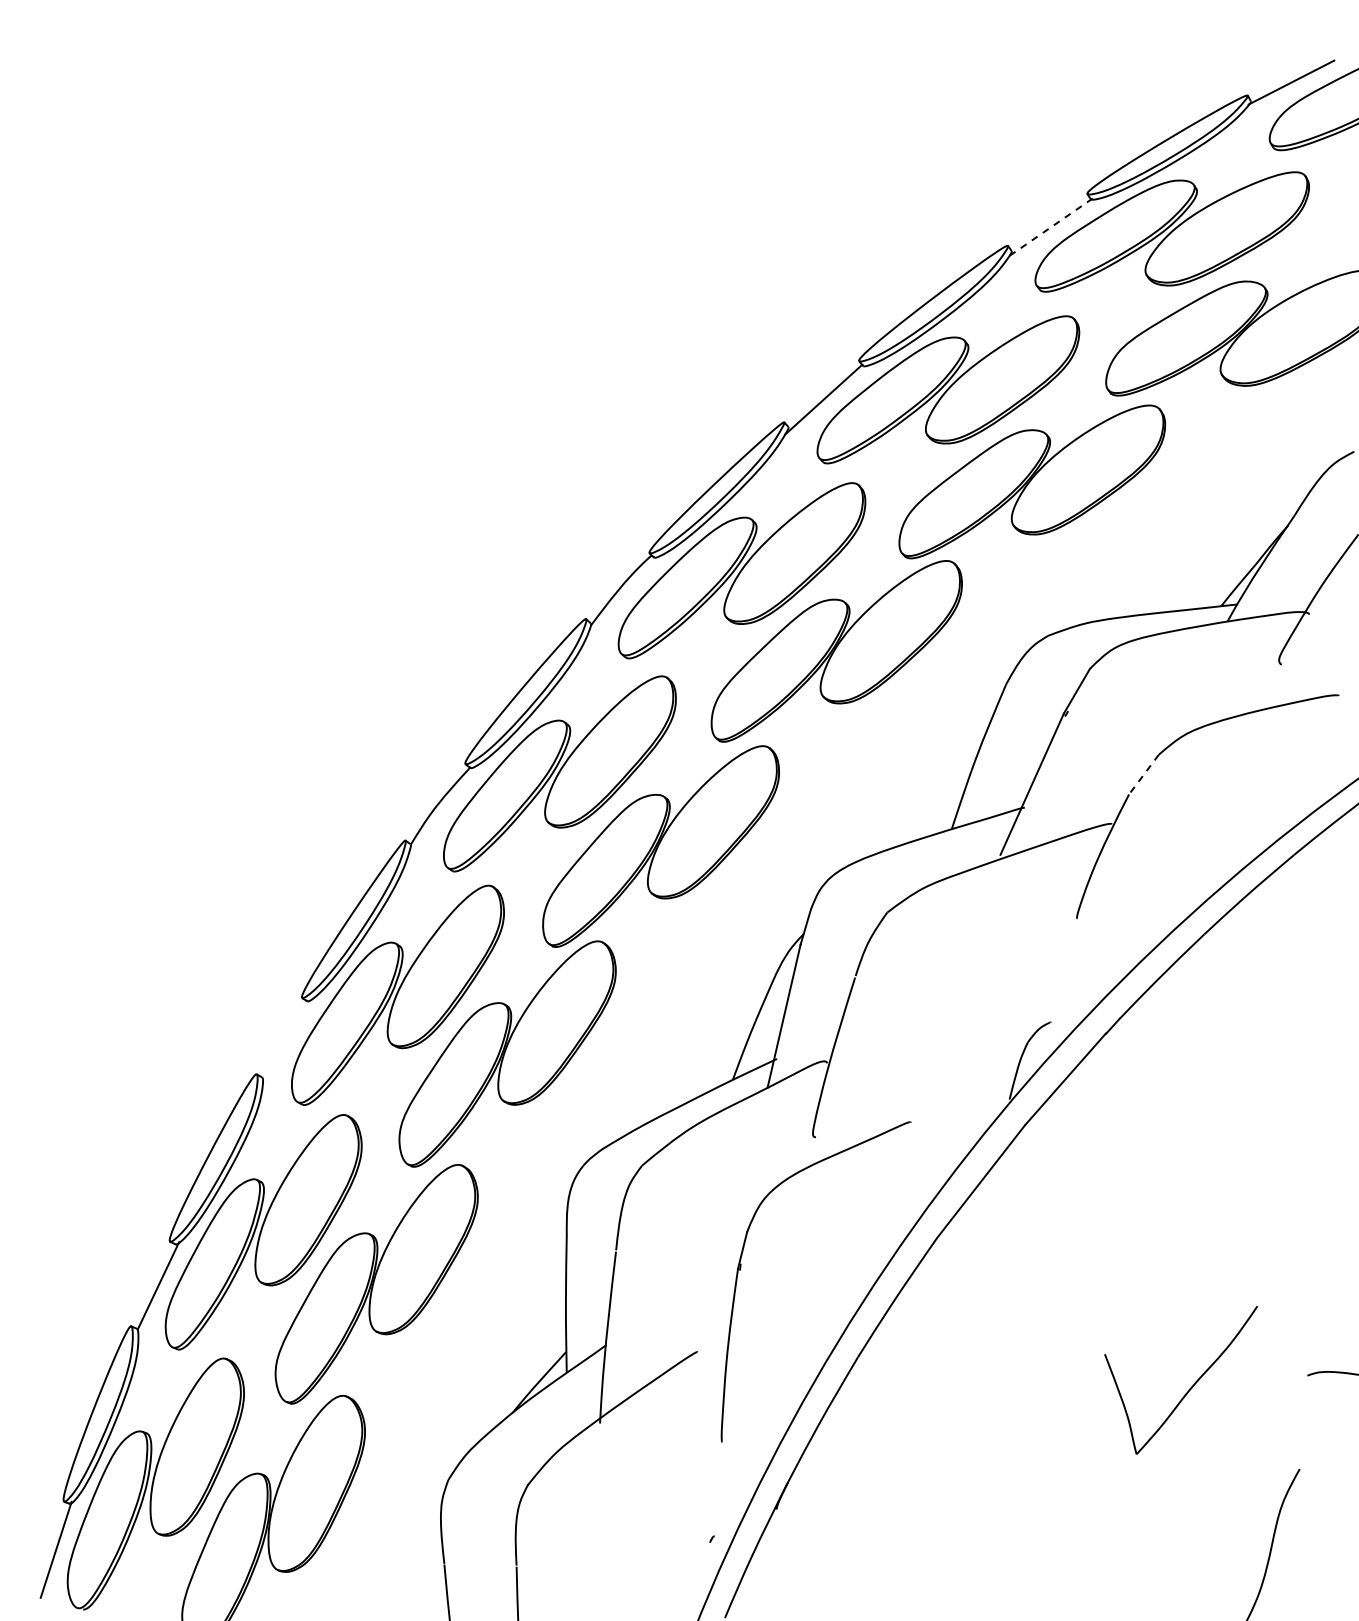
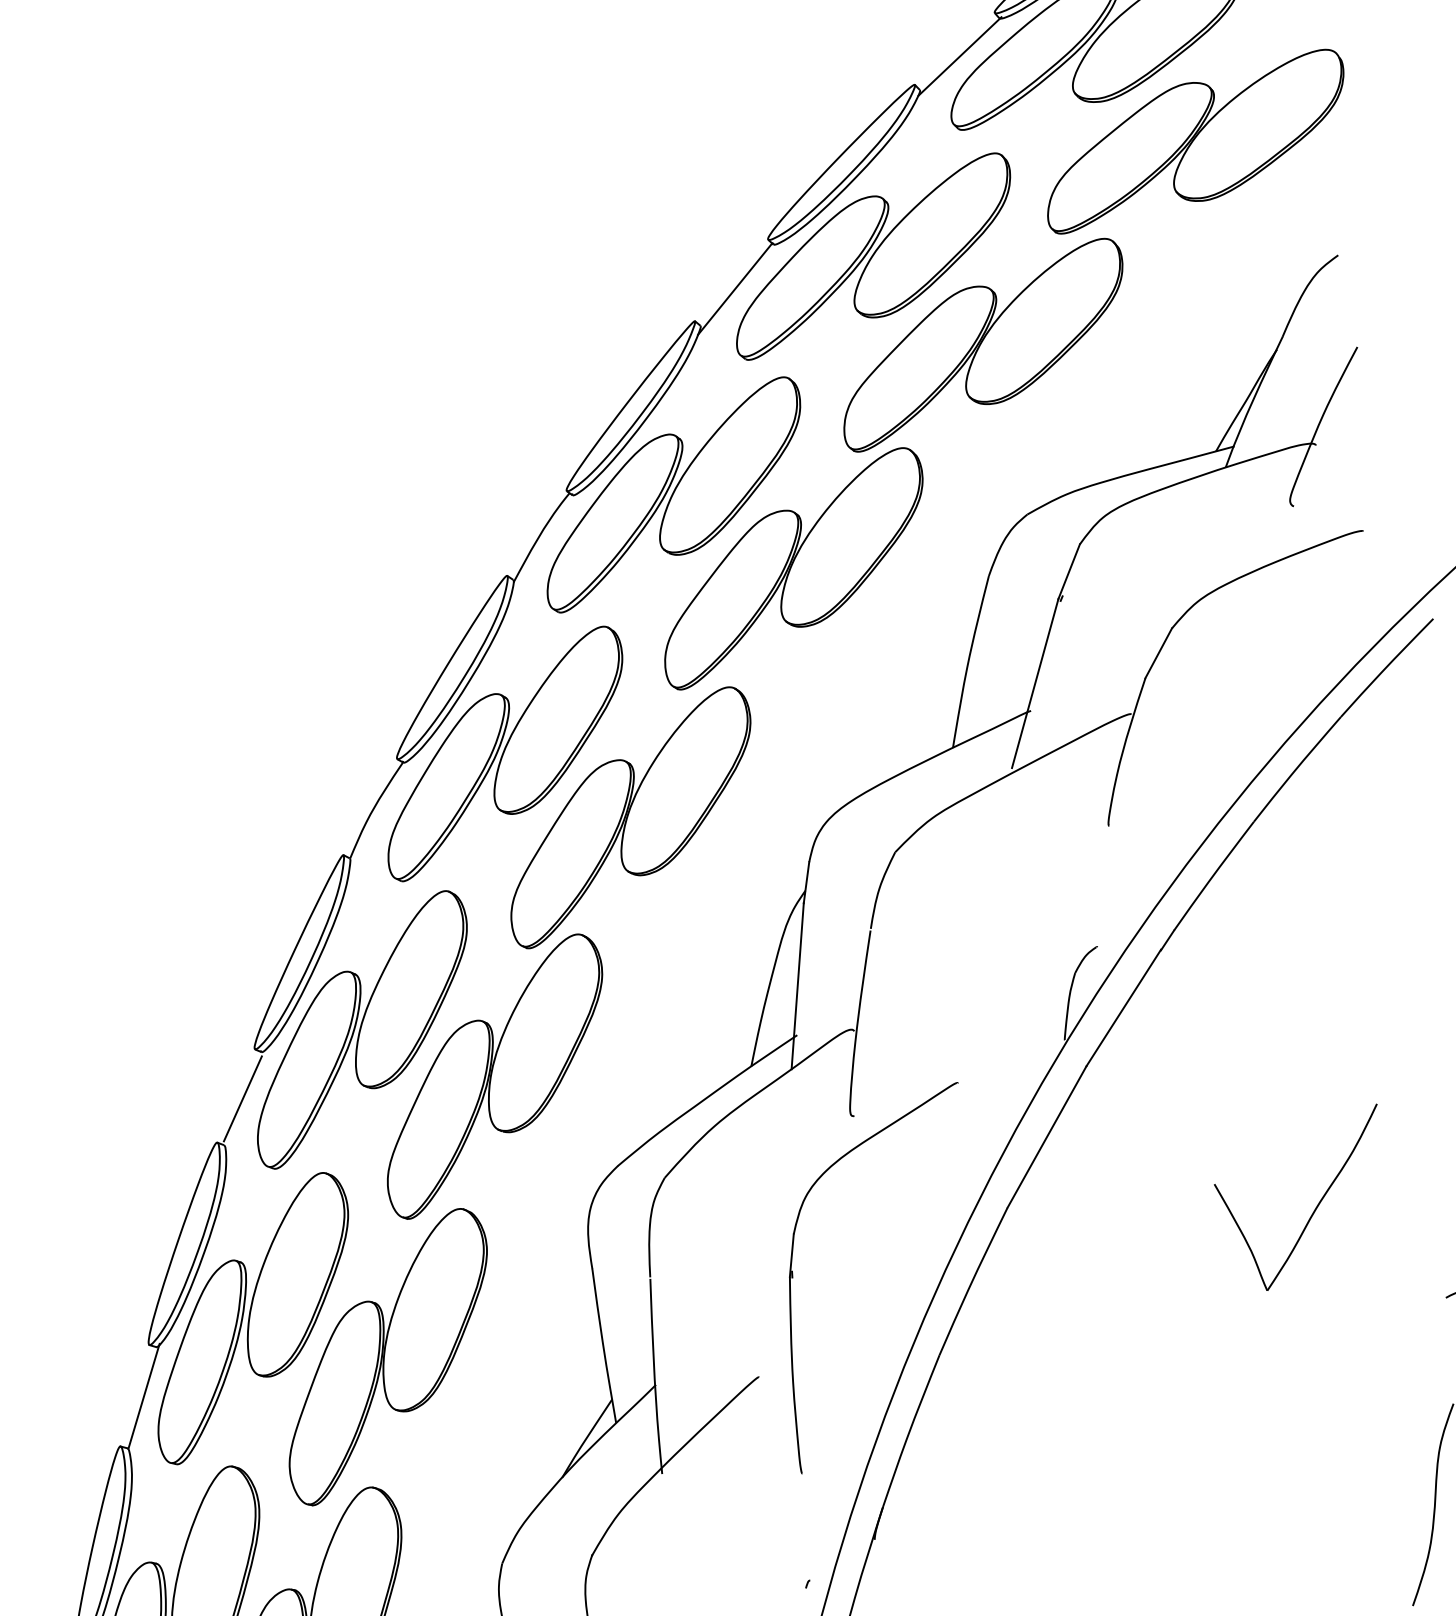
line: (1050, 227) -> (959, 56), dashed -> solid
line: (1143, 774) -> (1158, 653), dashed -> solid
line: (284, 1039) -> (242, 1098), added
part: (1189, 1388) -> (1315, 1207), moved

